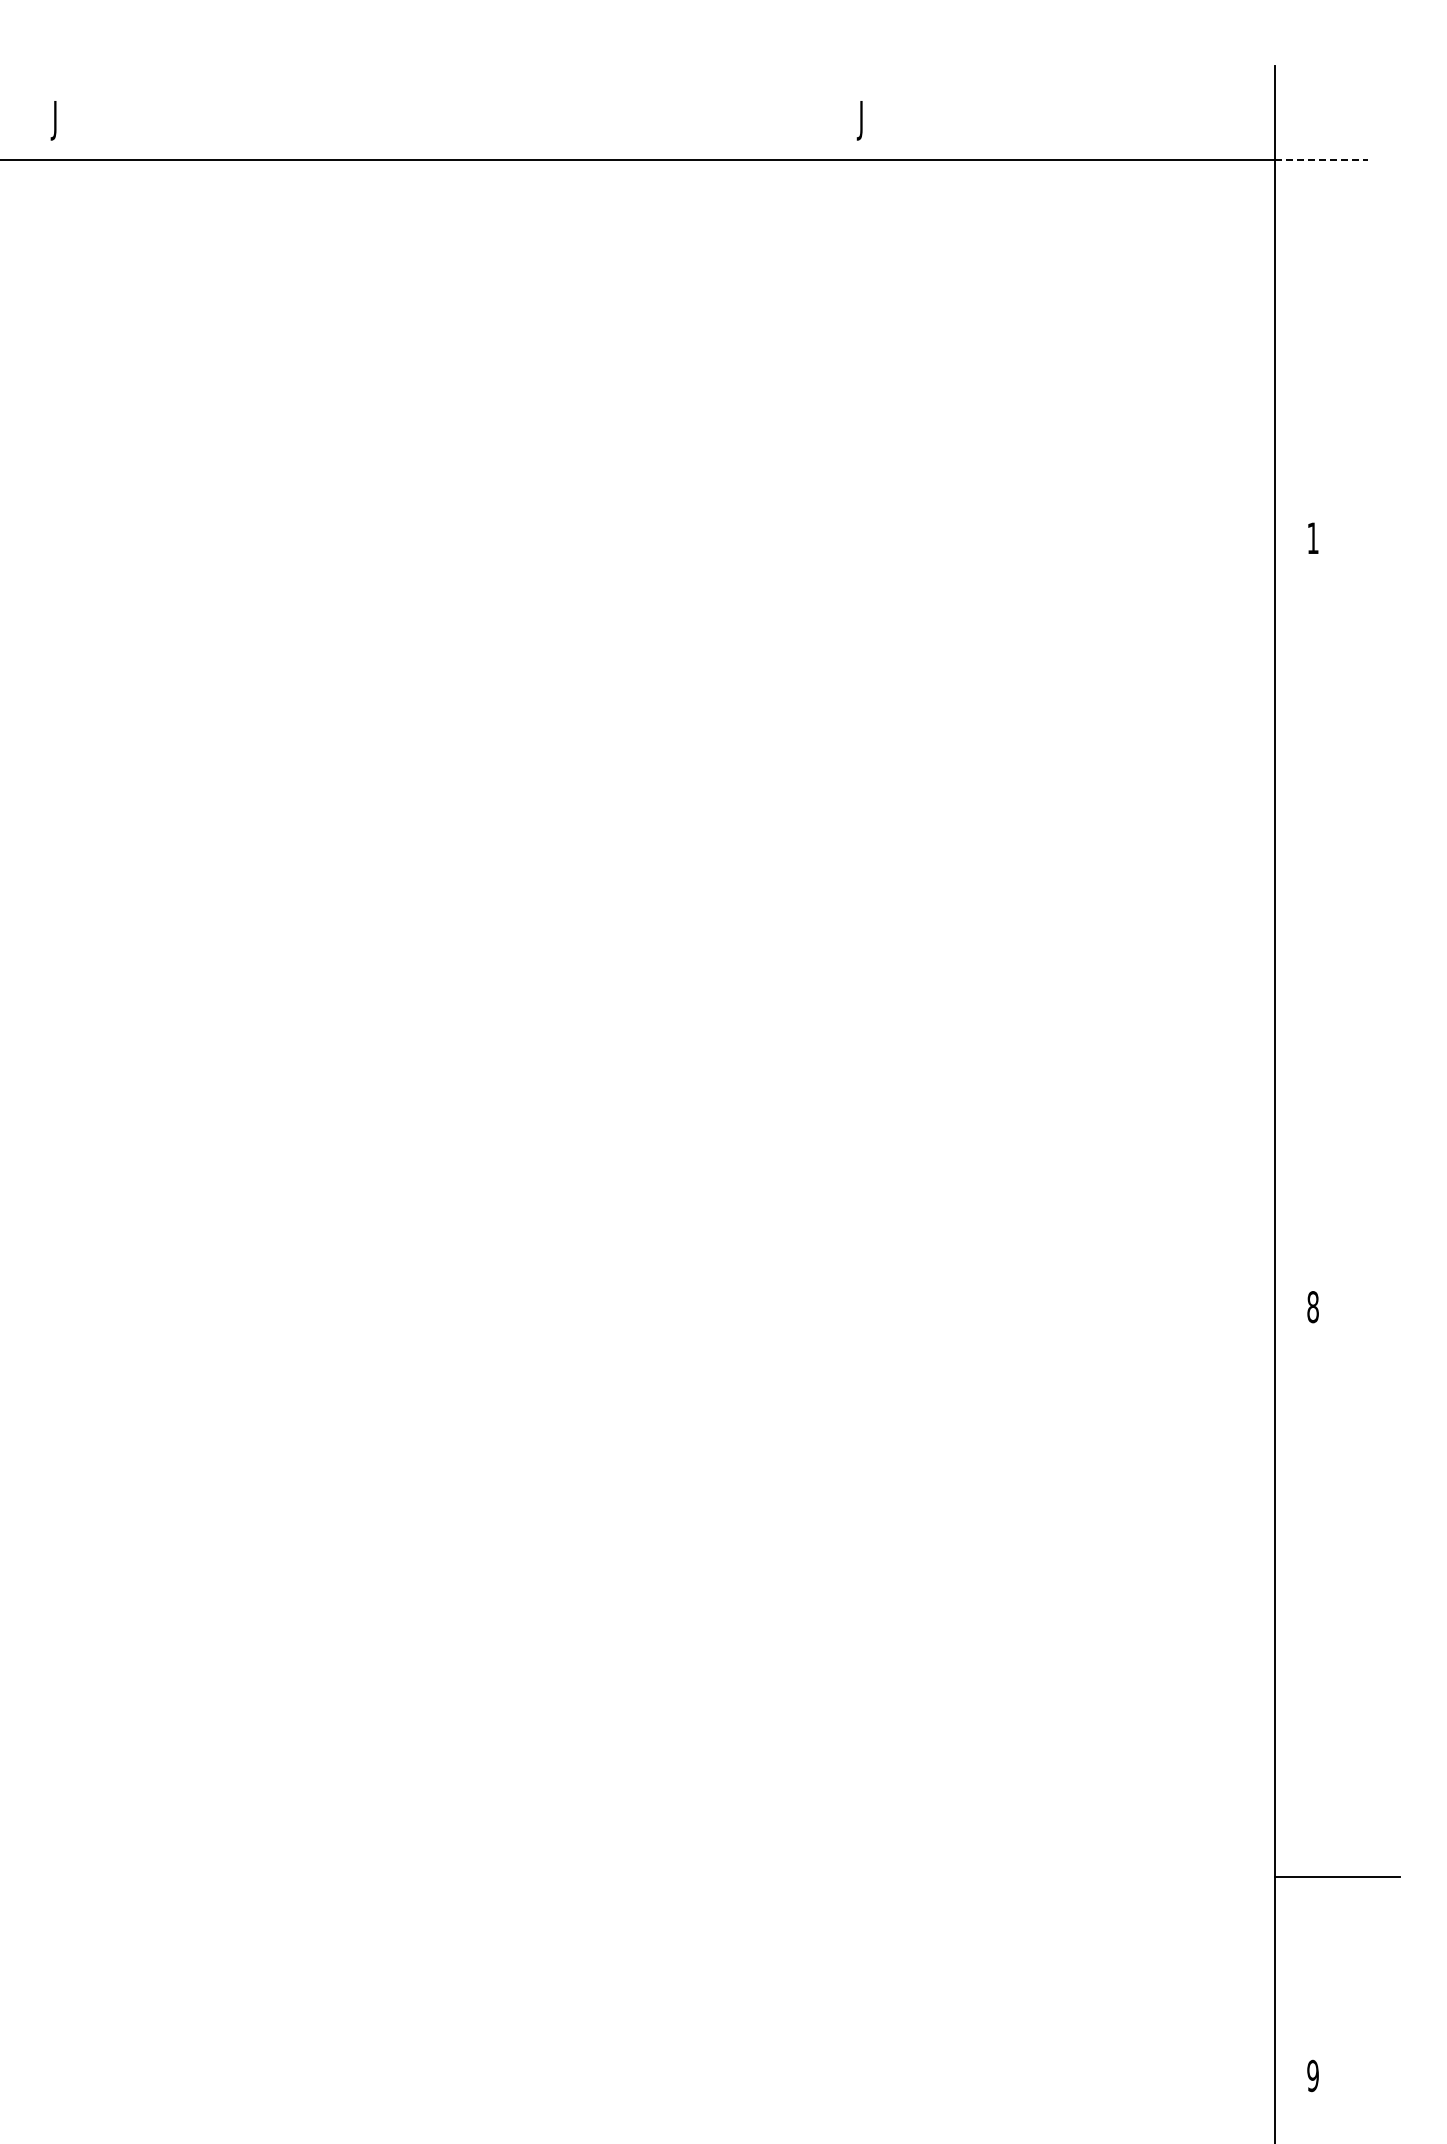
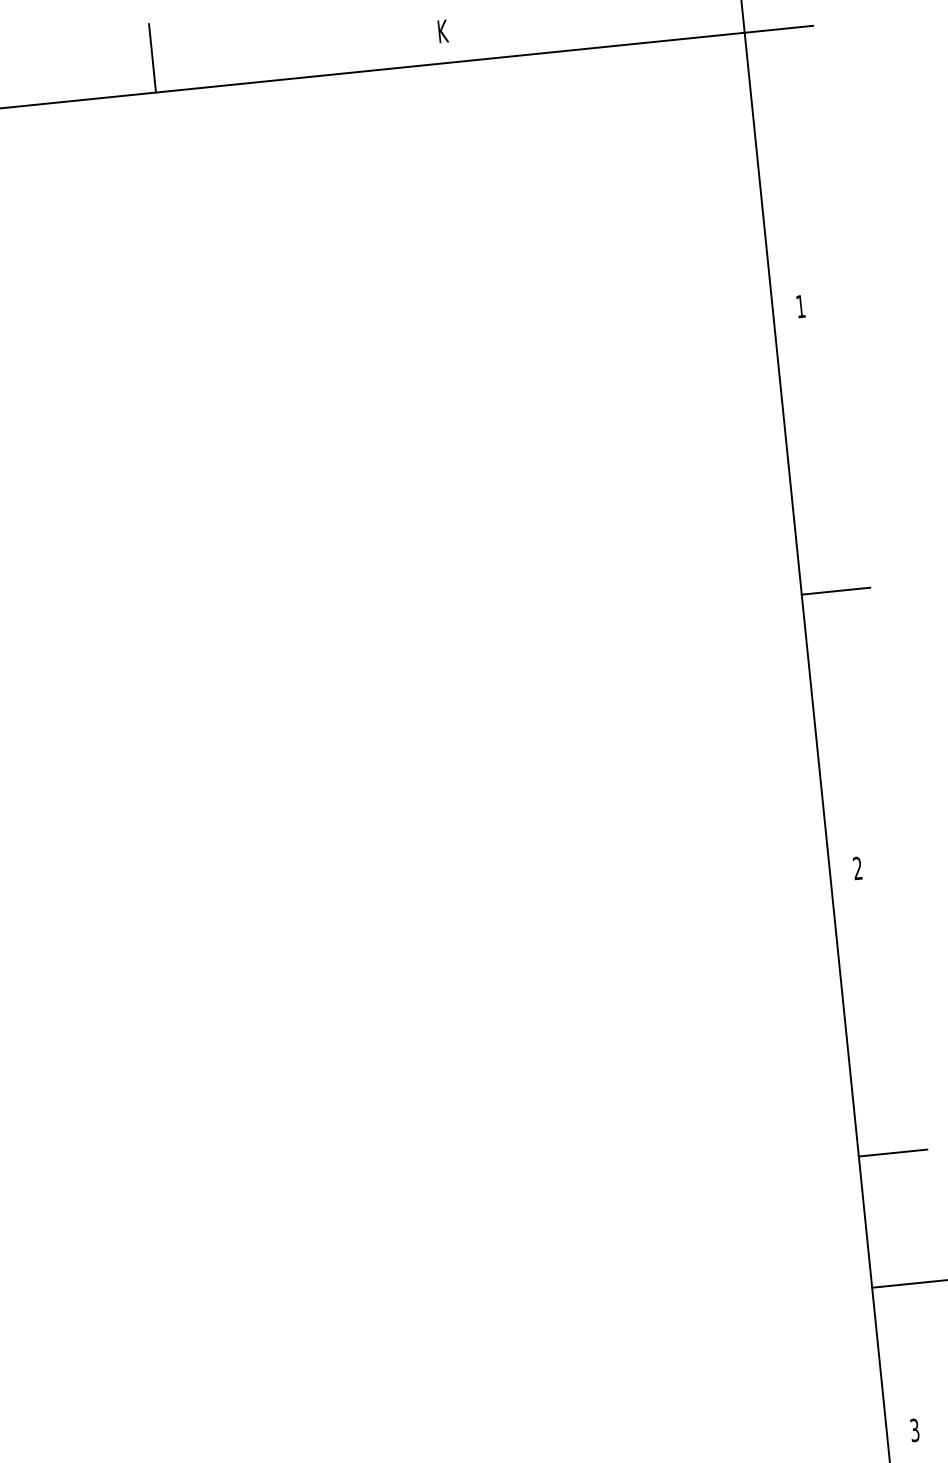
line: (469, 112) -> (152, 58), added
text: (864, 120) -> (441, 34), J -> K
line: (1321, 159) -> (778, 29), dashed -> solid
line: (1321, 928) -> (835, 591), added
text: (1312, 1307) -> (857, 868), 8 -> 2
line: (1321, 1697) -> (892, 1153), added
text: (1312, 2075) -> (914, 1430), 9 -> 3

